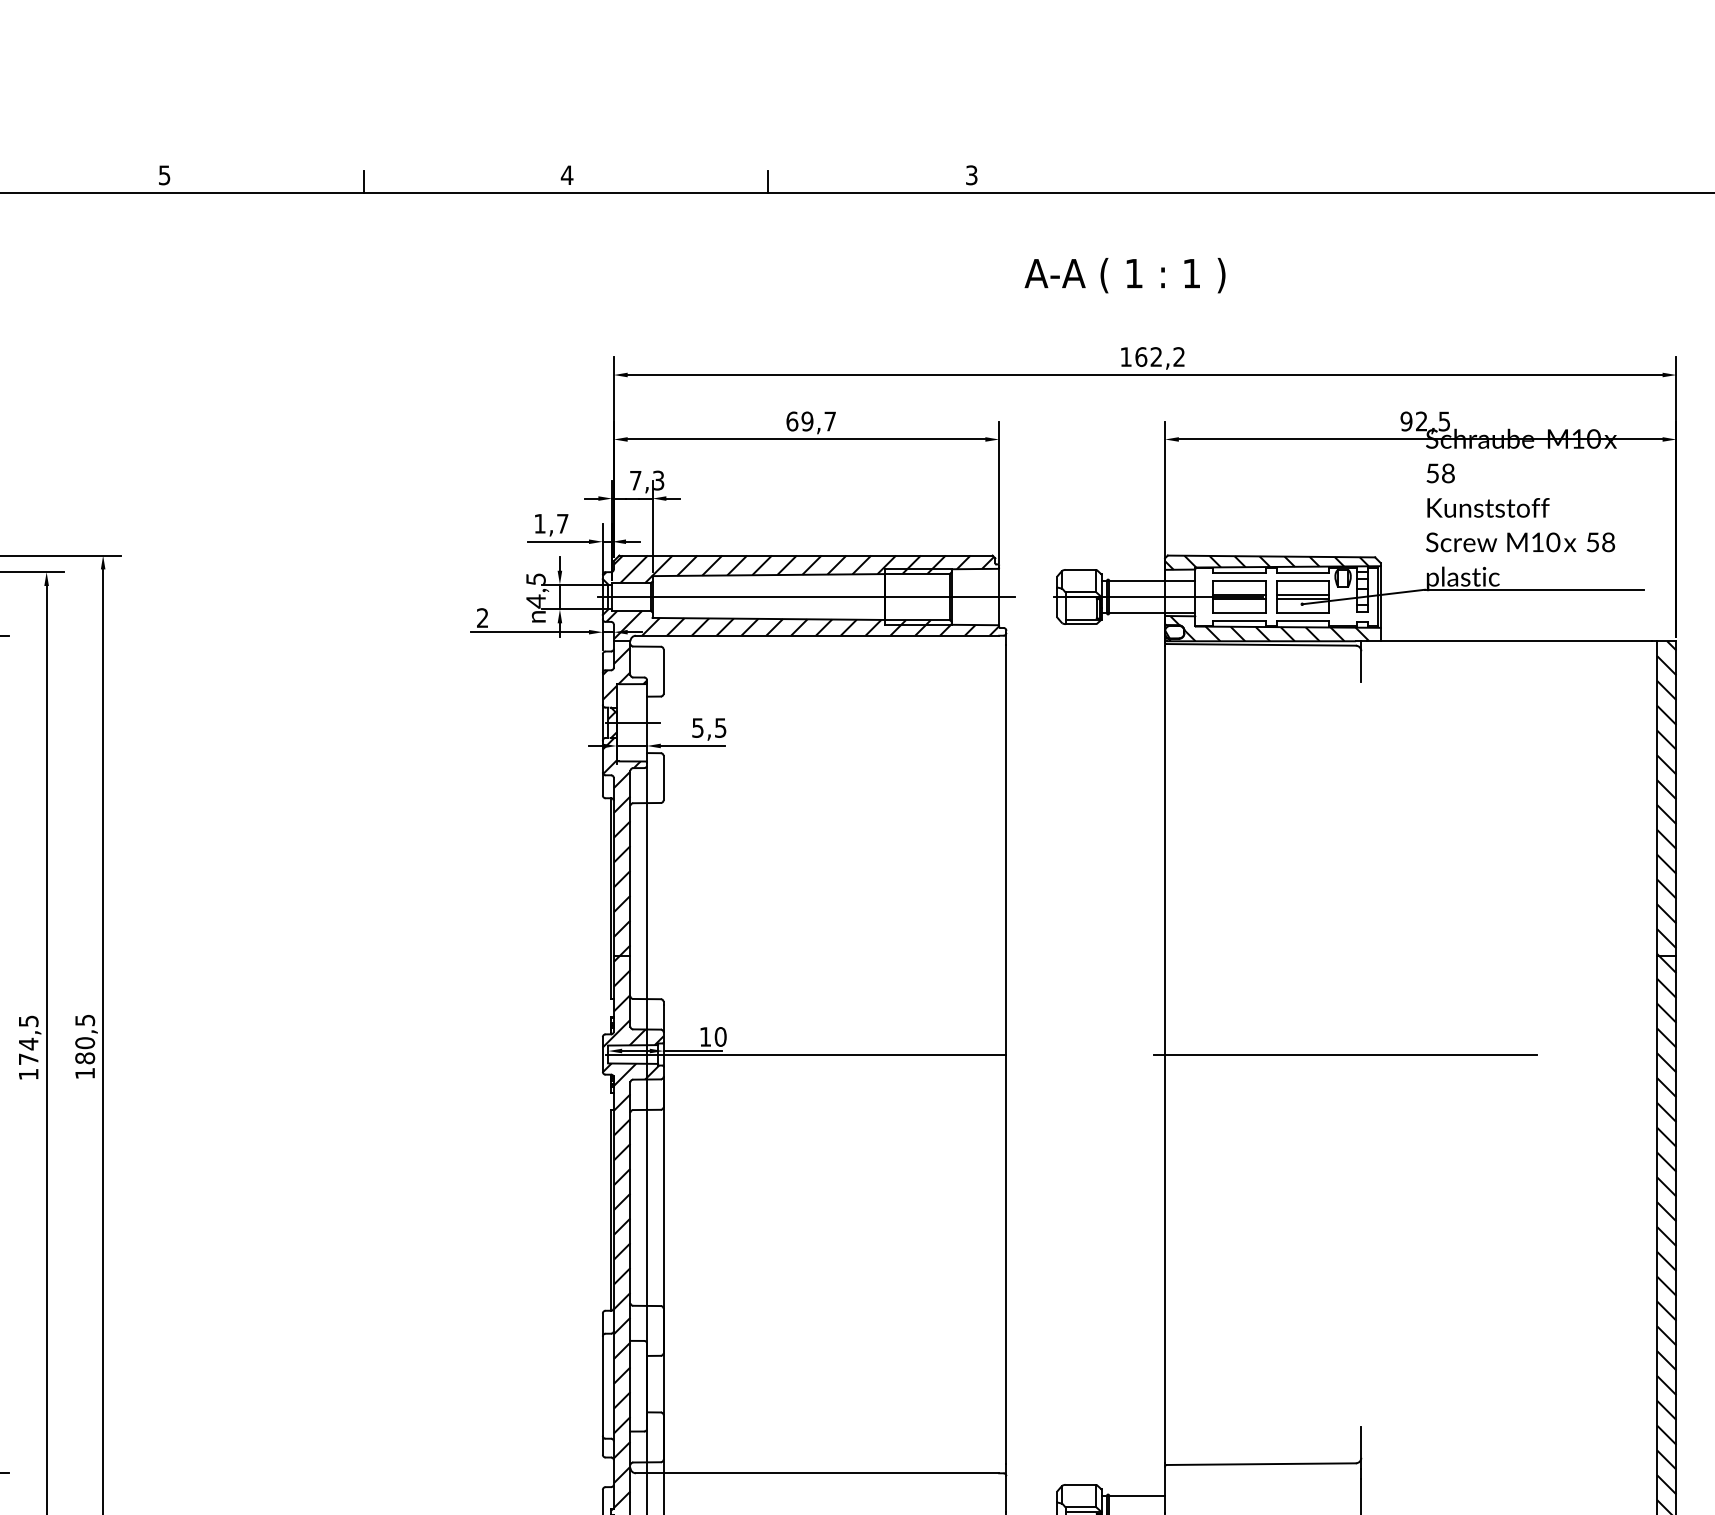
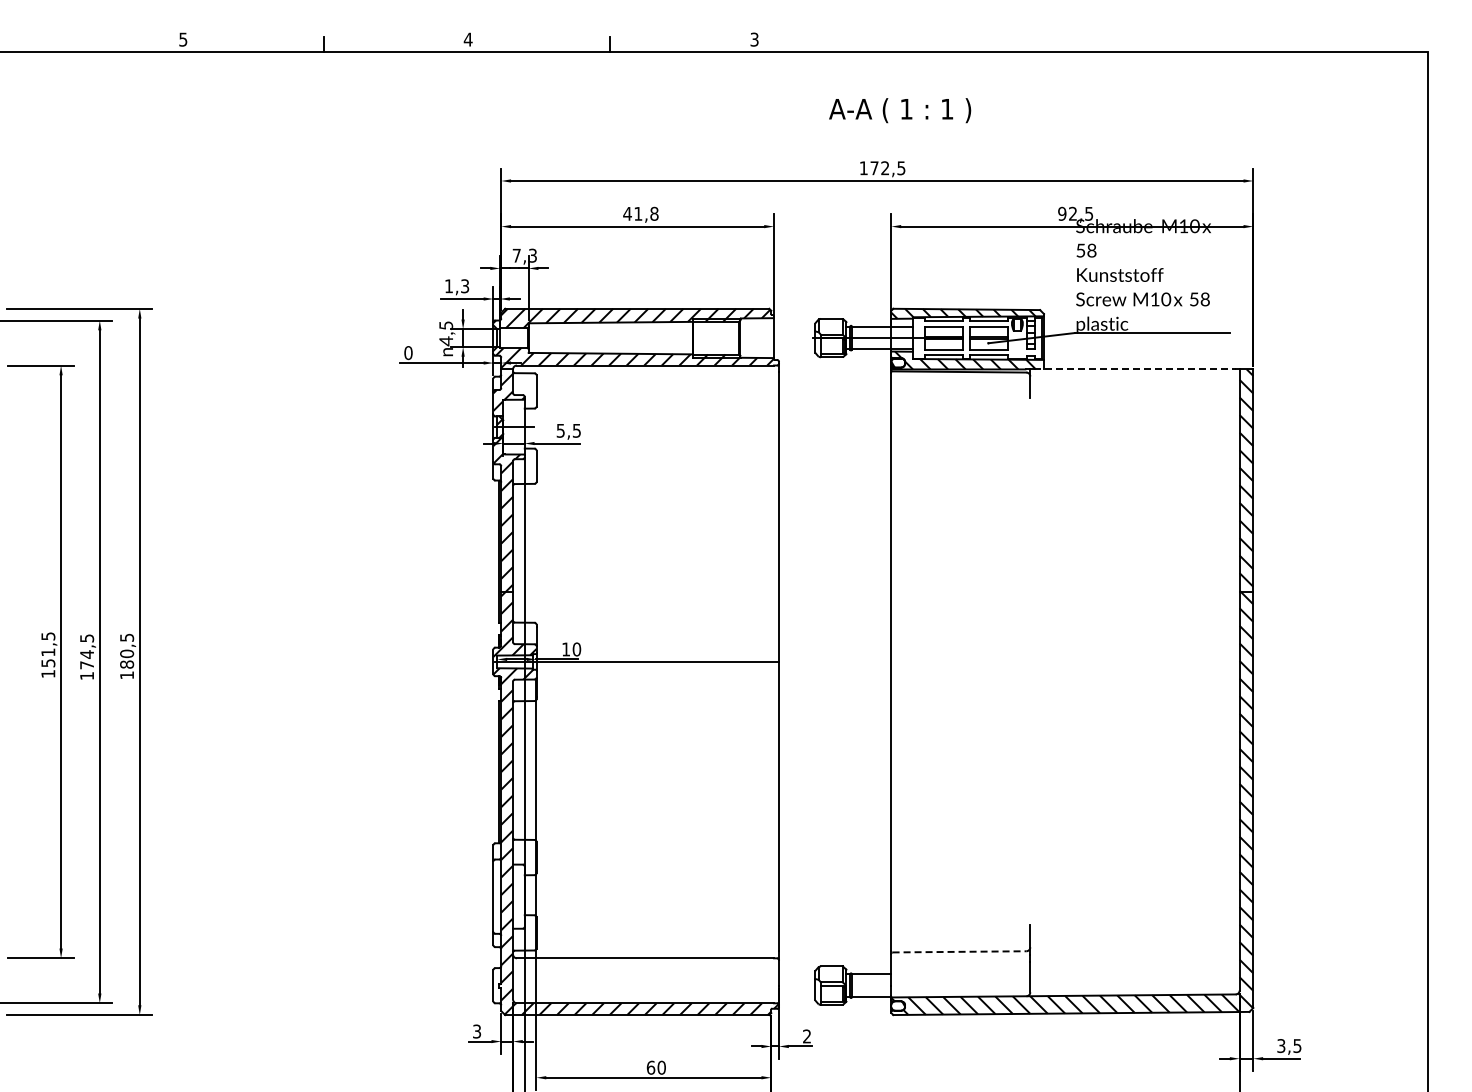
text: (1125, 275) -> (900, 110), moved
text: (1159, 357) -> (887, 168), 162,2 -> 172,5
text: (810, 420) -> (640, 213), 69,7 -> 41,8
text: (563, 524) -> (465, 286), 1,7 -> 1,3
line: (806, 597) -> (637, 338), removed
text: (482, 618) -> (408, 353), 2 -> 0
line: (1508, 641) -> (1134, 369), solid -> dashed
line: (1344, 1053) -> (1018, 661), removed
line: (1261, 1463) -> (959, 951), solid -> dashed

